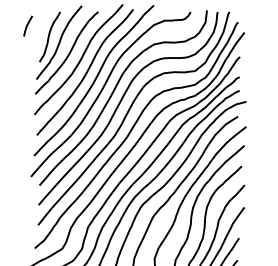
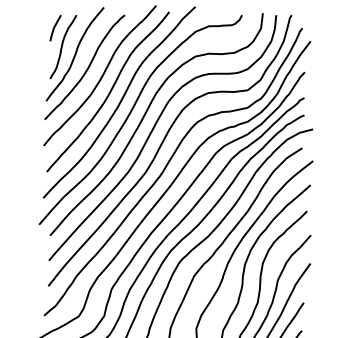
line: (28, 25) -> (55, 27), moved

